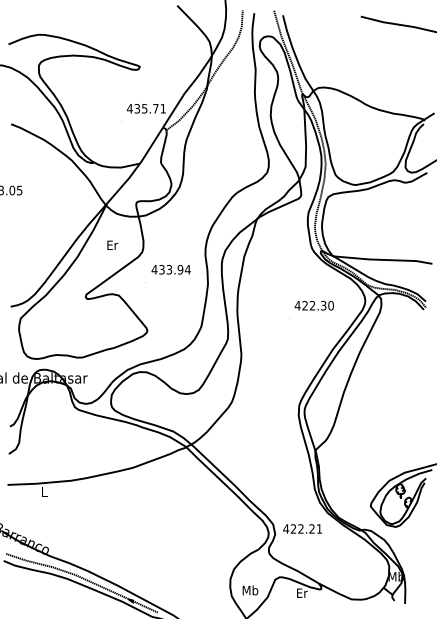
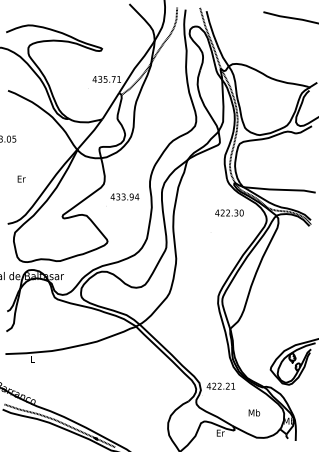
text: (112, 244) -> (21, 178), moved
text: (313, 305) -> (228, 212), moved
text: (250, 590) -> (254, 412), moved

